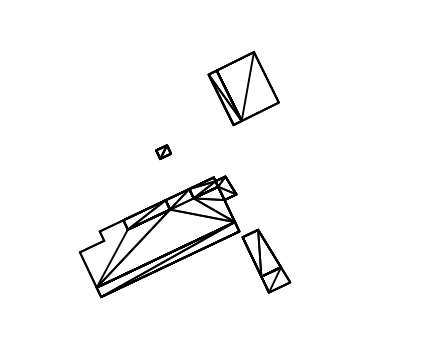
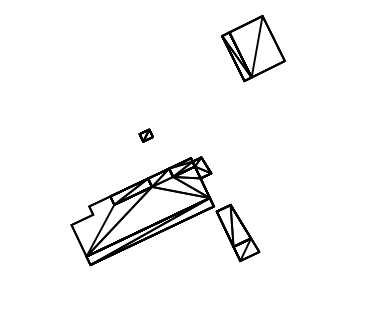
part: (243, 88) -> (253, 48), moved

